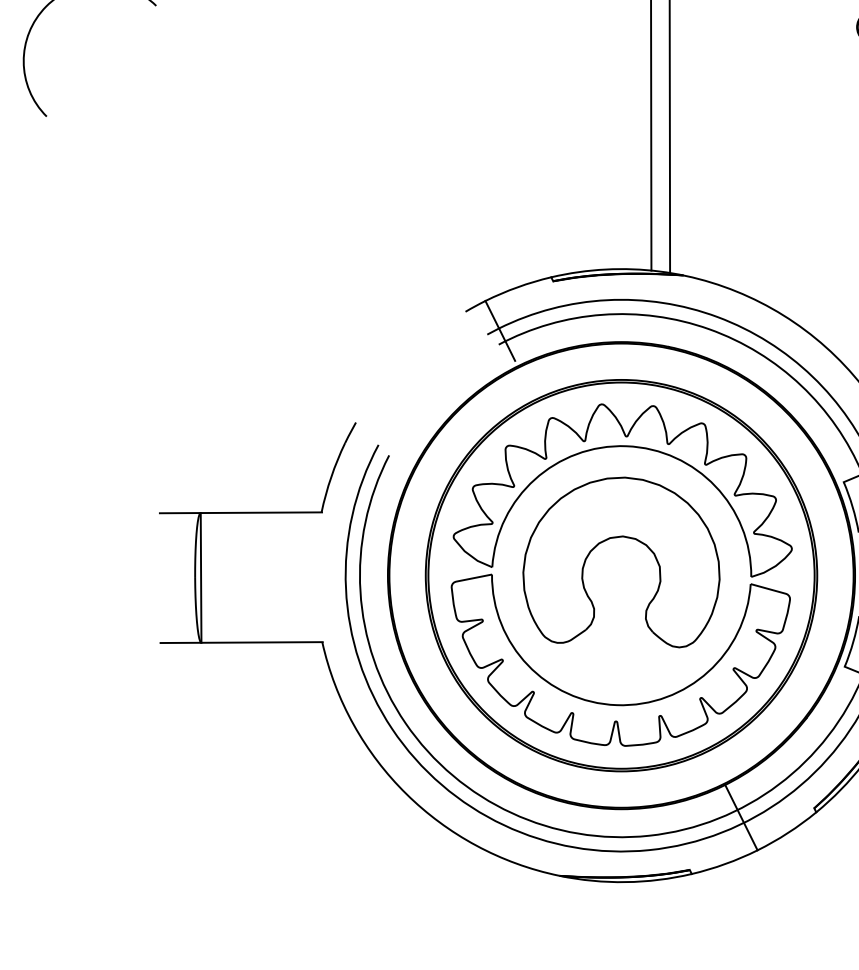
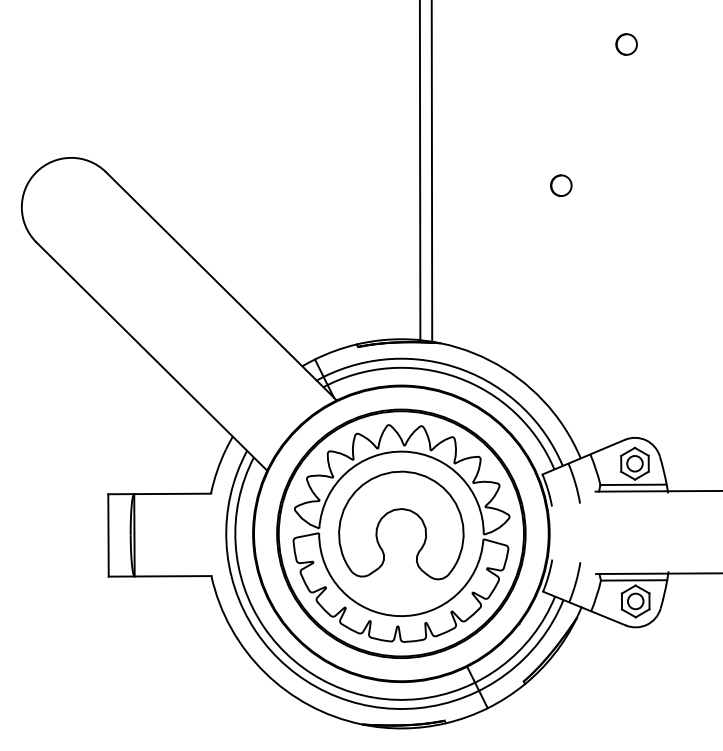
line: (338, 186) -> (221, 286), added
line: (227, 296) -> (151, 356), added
line: (160, 578) -> (108, 535), added

